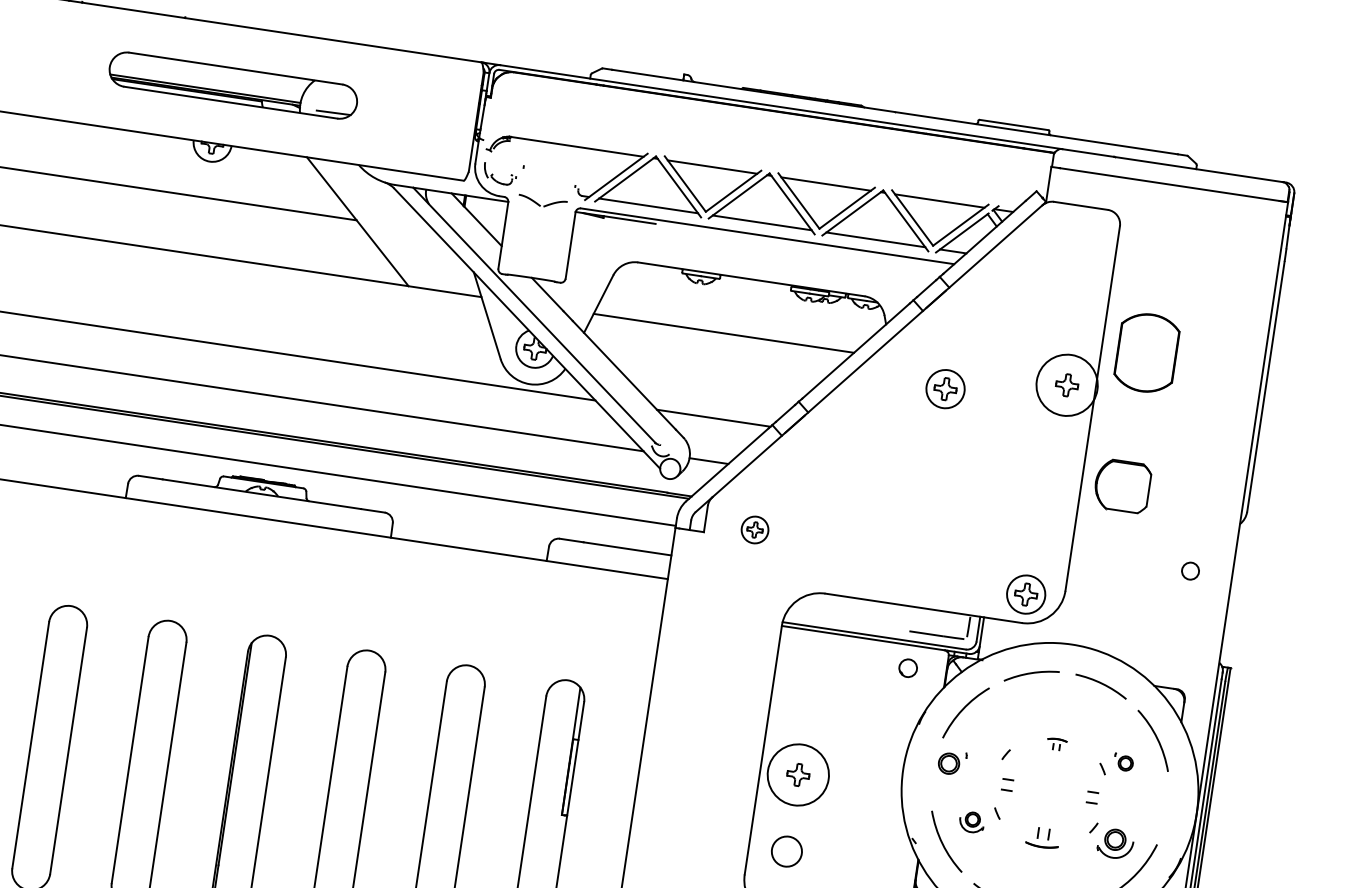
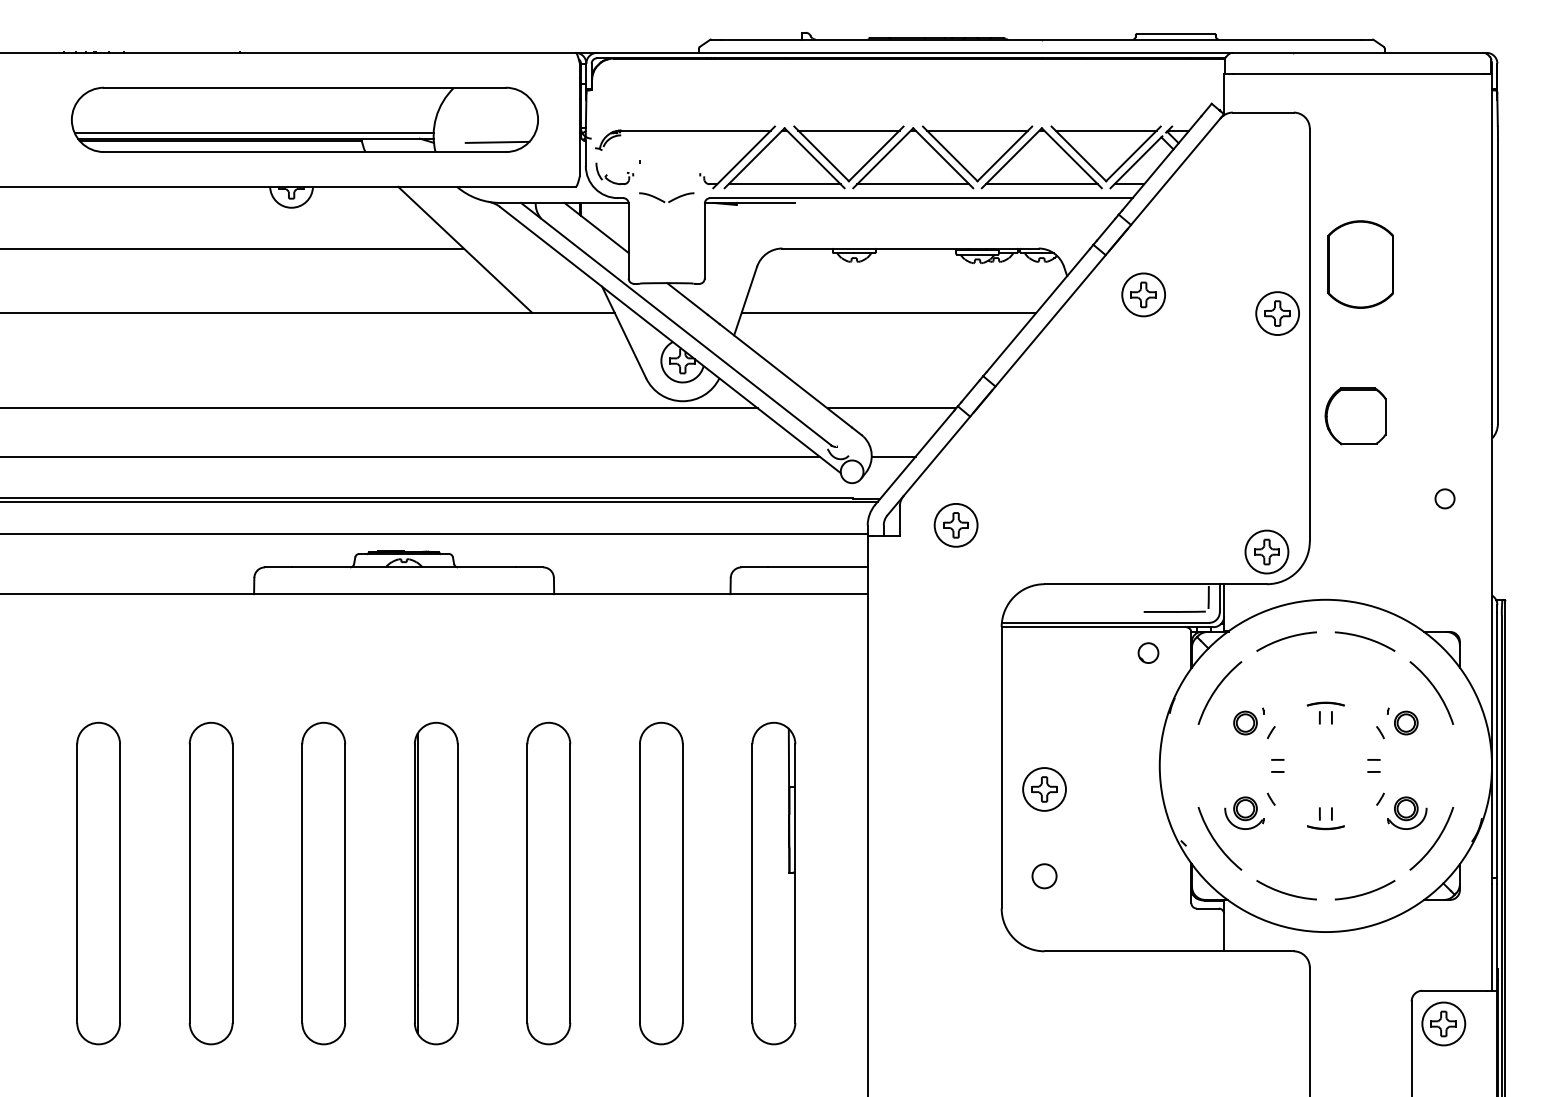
part: (232, 85) -> (304, 119), size x1.67
circle: (1067, 385) -> (1277, 313), size x0.62
part: (945, 388) -> (1143, 294), moved
part: (754, 530) -> (955, 525), size x1.43
part: (1056, 744) -> (1325, 712), size x1.67
part: (951, 762) -> (1248, 721), moved
part: (1123, 762) -> (1402, 721), size x1.43
circle: (798, 775) -> (1044, 789), size x0.62
part: (971, 821) -> (1244, 812), size x1.43
circle: (786, 851) -> (1044, 876), size x0.71

